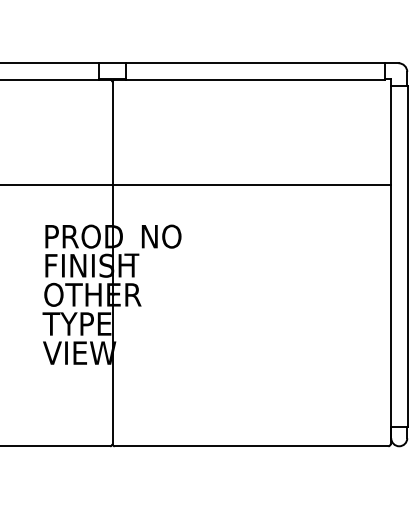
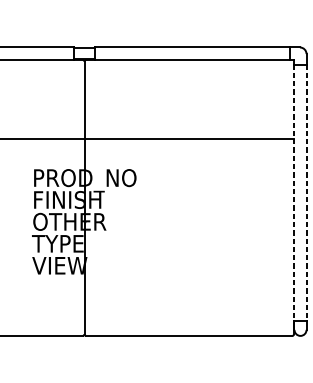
line: (390, 256) -> (293, 193), solid -> dashed
line: (407, 256) -> (306, 193), solid -> dashed

